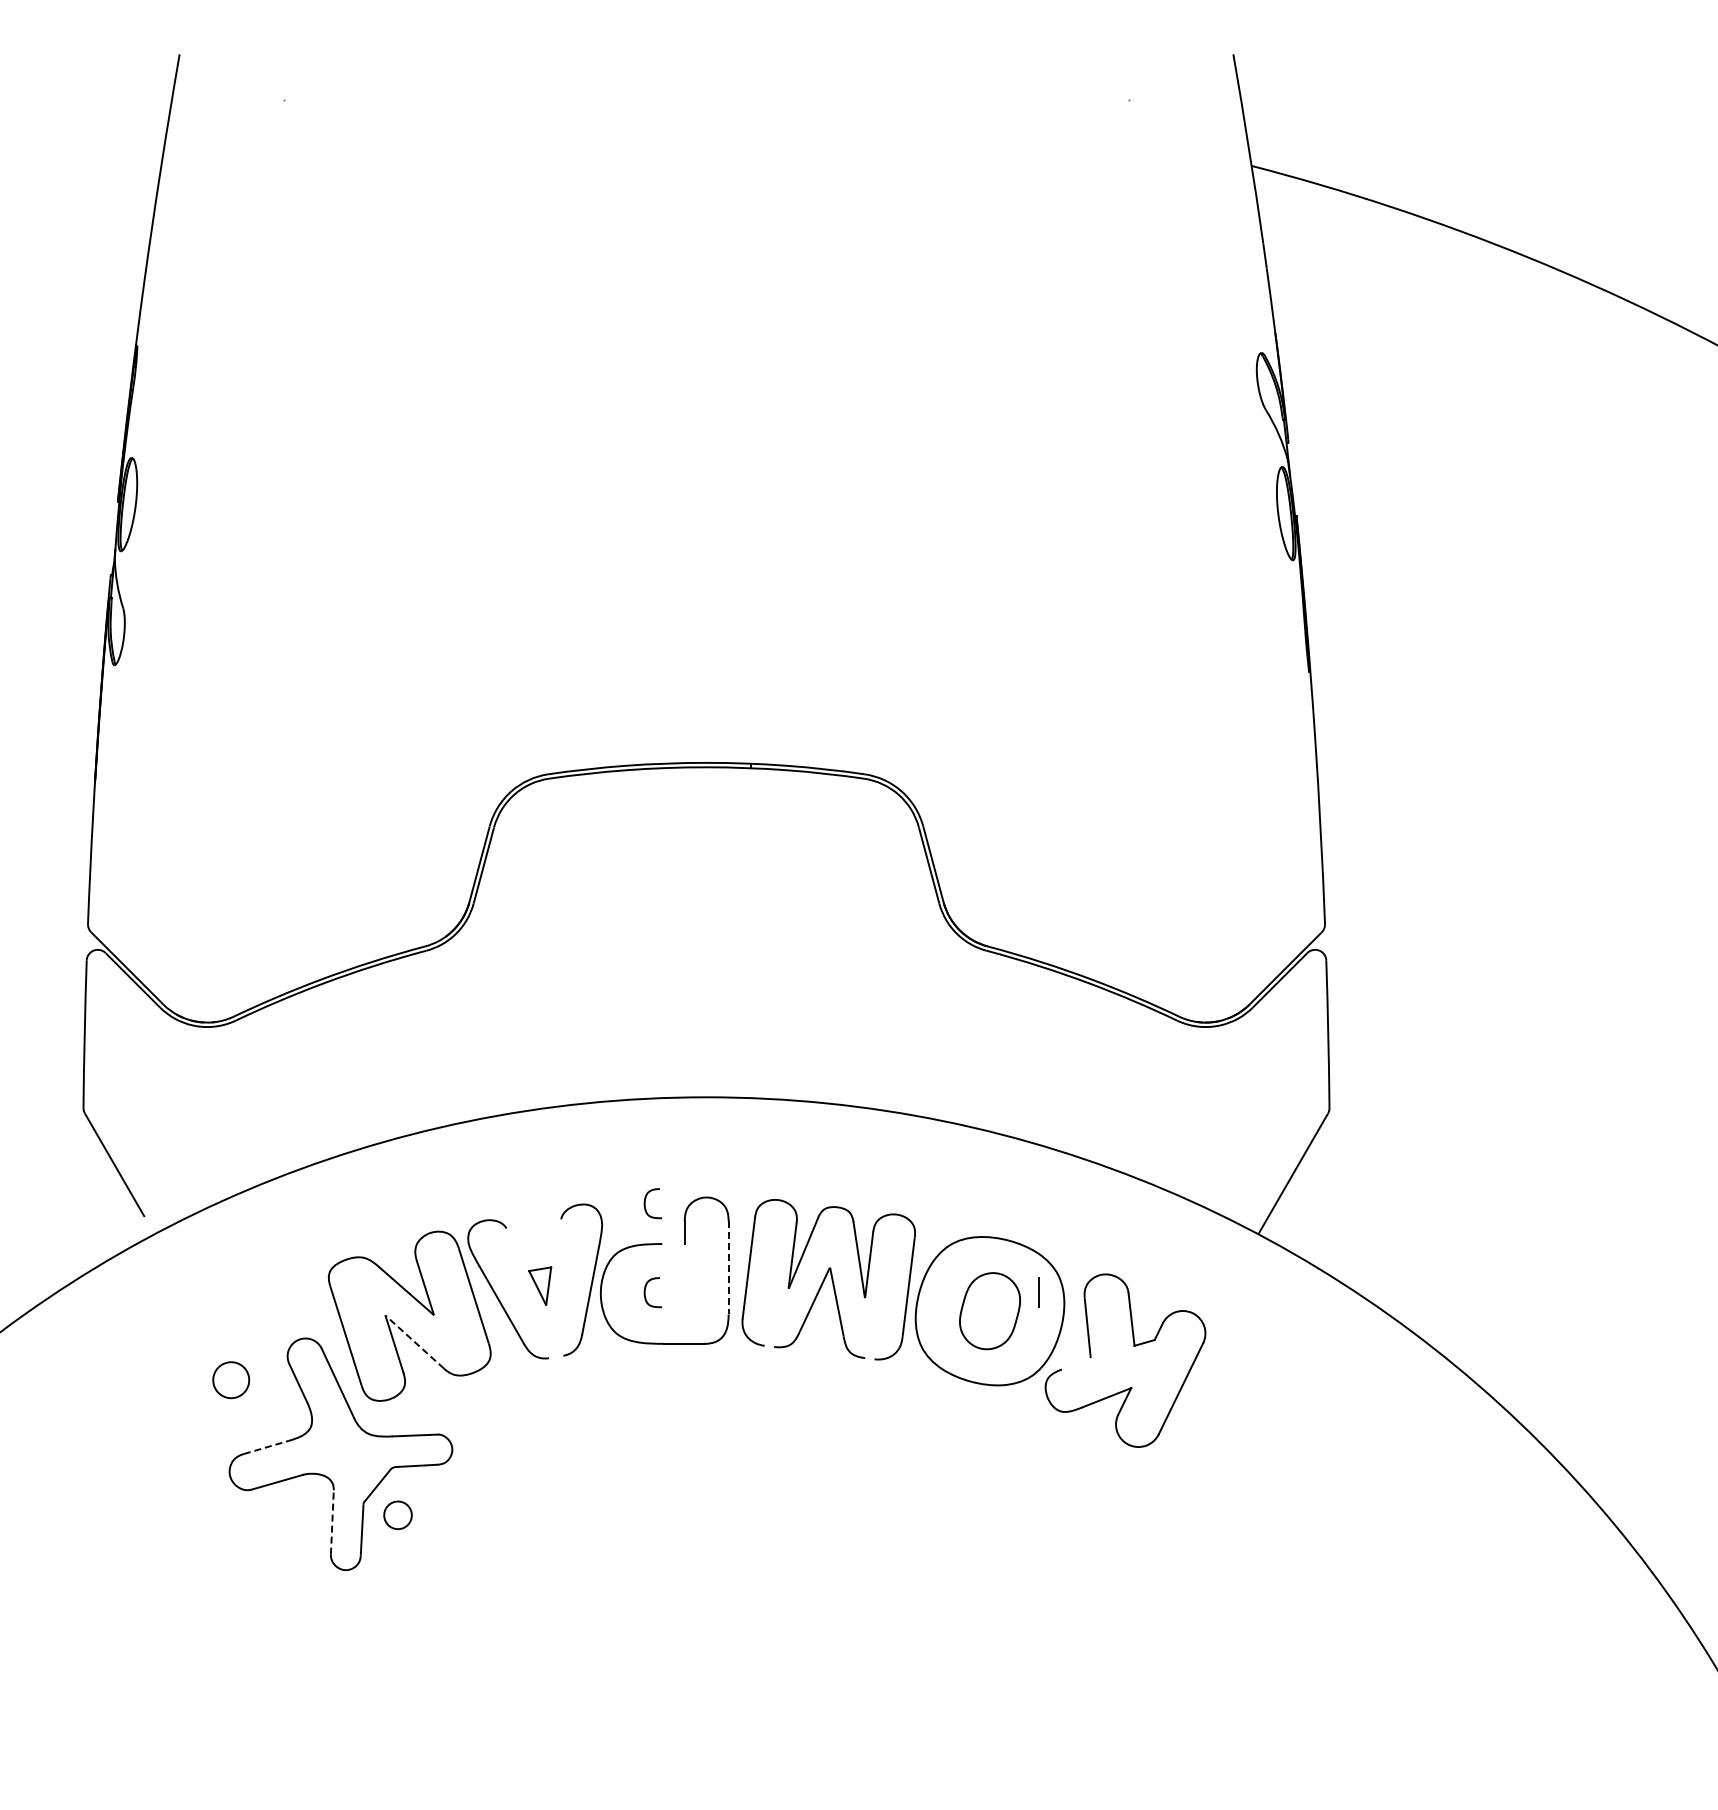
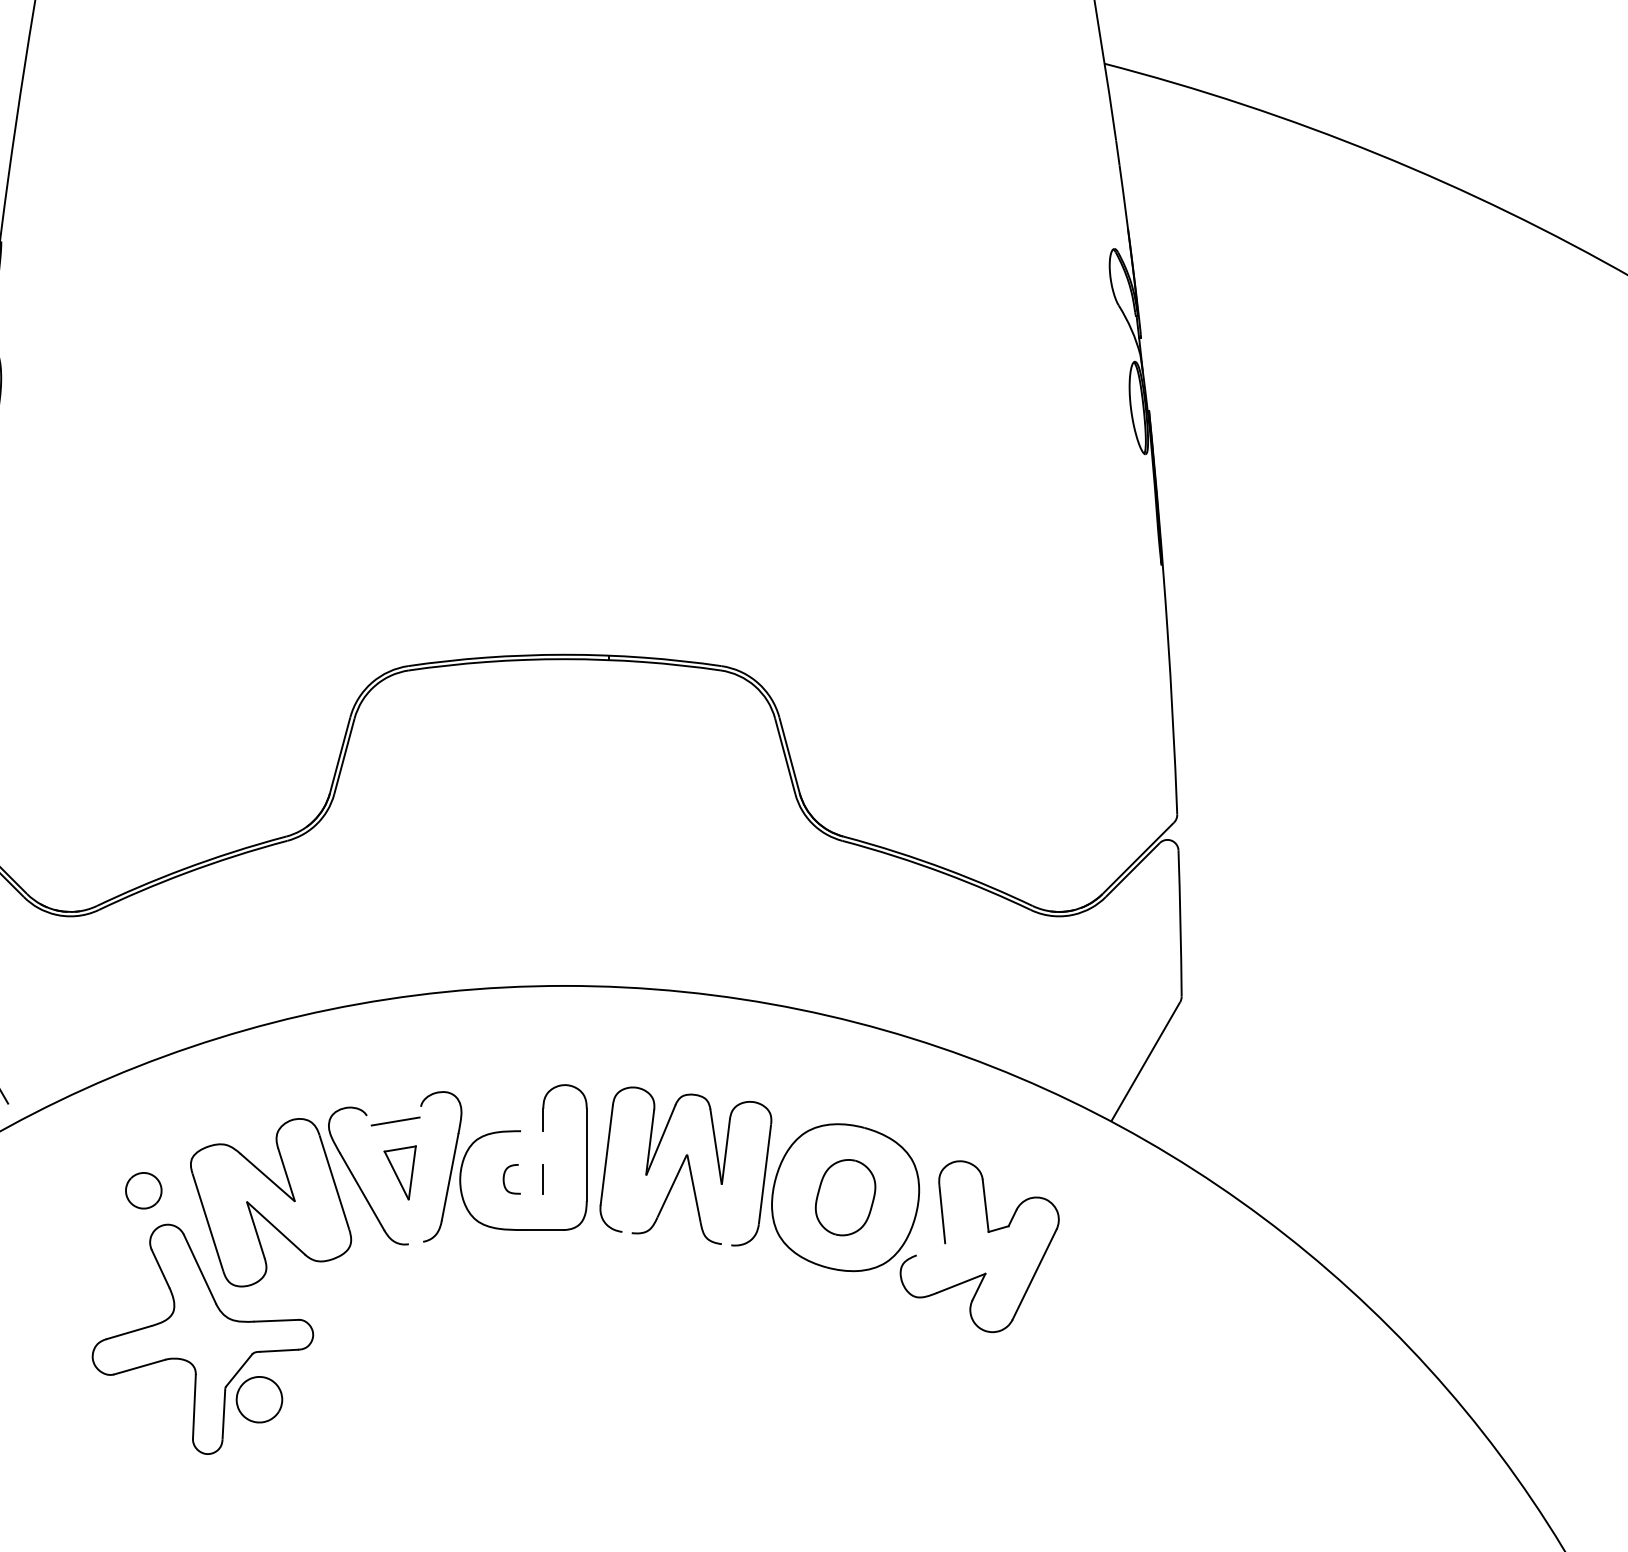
curve: (645, 1203) -> (504, 1091), removed
line: (535, 1234) -> (395, 1121), added
line: (728, 1267) -> (586, 1154), dashed -> solid
part: (539, 1285) -> (399, 1172), size x1.43
line: (1038, 1292) -> (543, 1179), moved
line: (414, 1341) -> (275, 1227), dashed -> solid
part: (231, 1380) -> (144, 1191), moved
line: (266, 1447) -> (129, 1332), dashed -> solid
part: (397, 1515) -> (258, 1399), size x1.67
line: (332, 1521) -> (194, 1405), dashed -> solid

